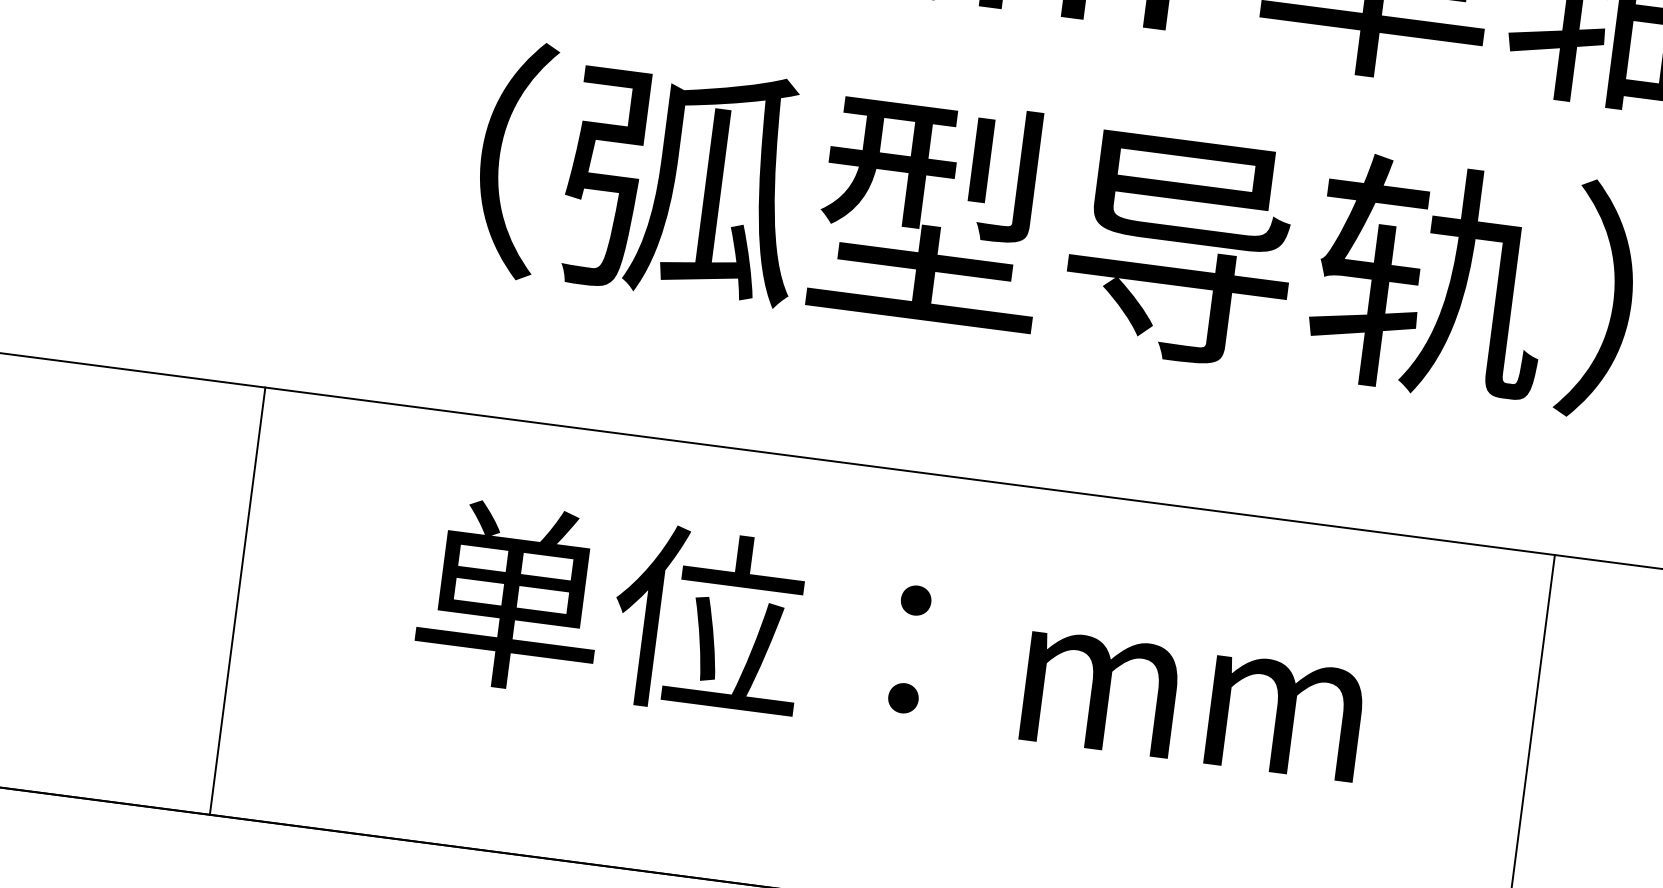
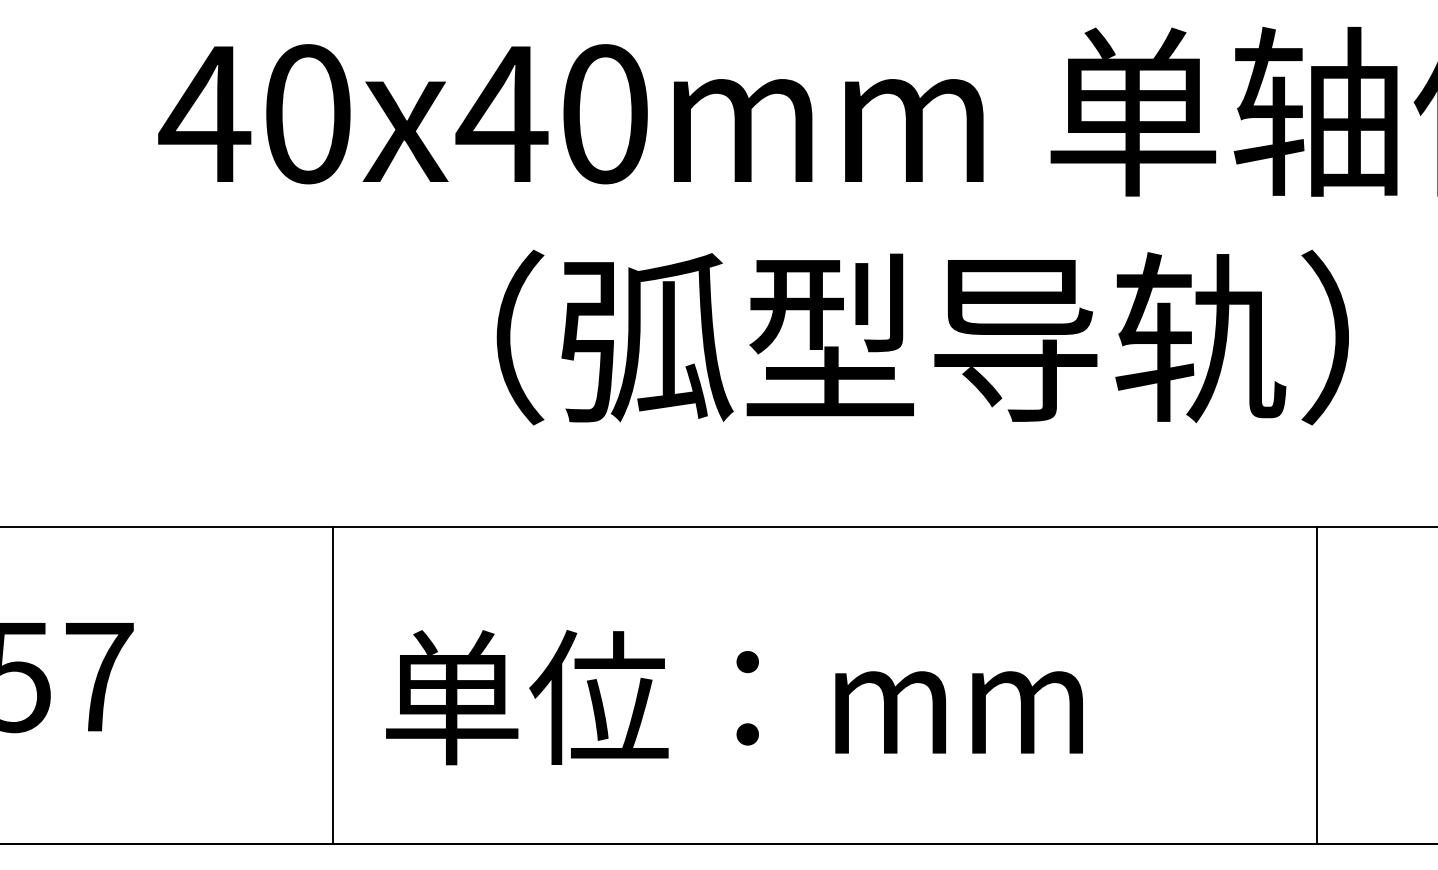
line: (237, 600) -> (333, 685), moved
text: (892, 646) -> (734, 697), moved

